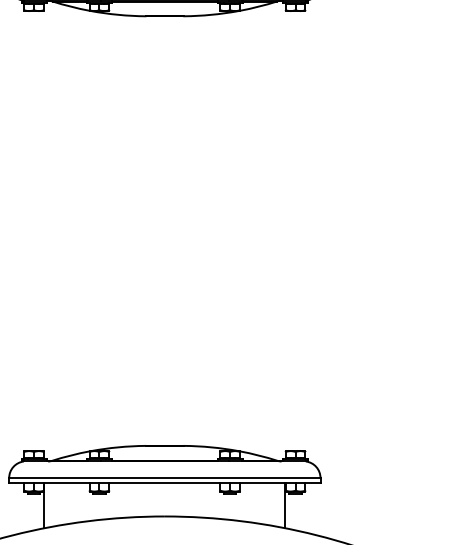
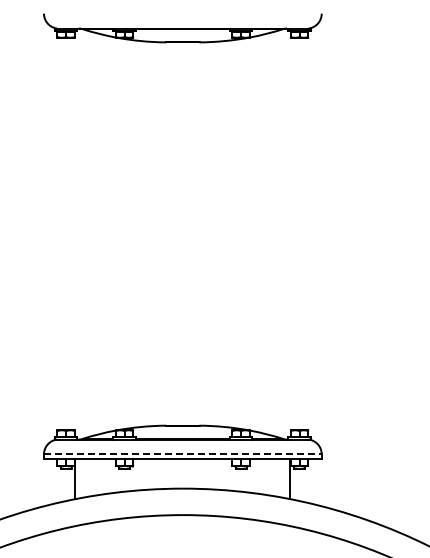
line: (164, 478) -> (182, 454), solid -> dashed

